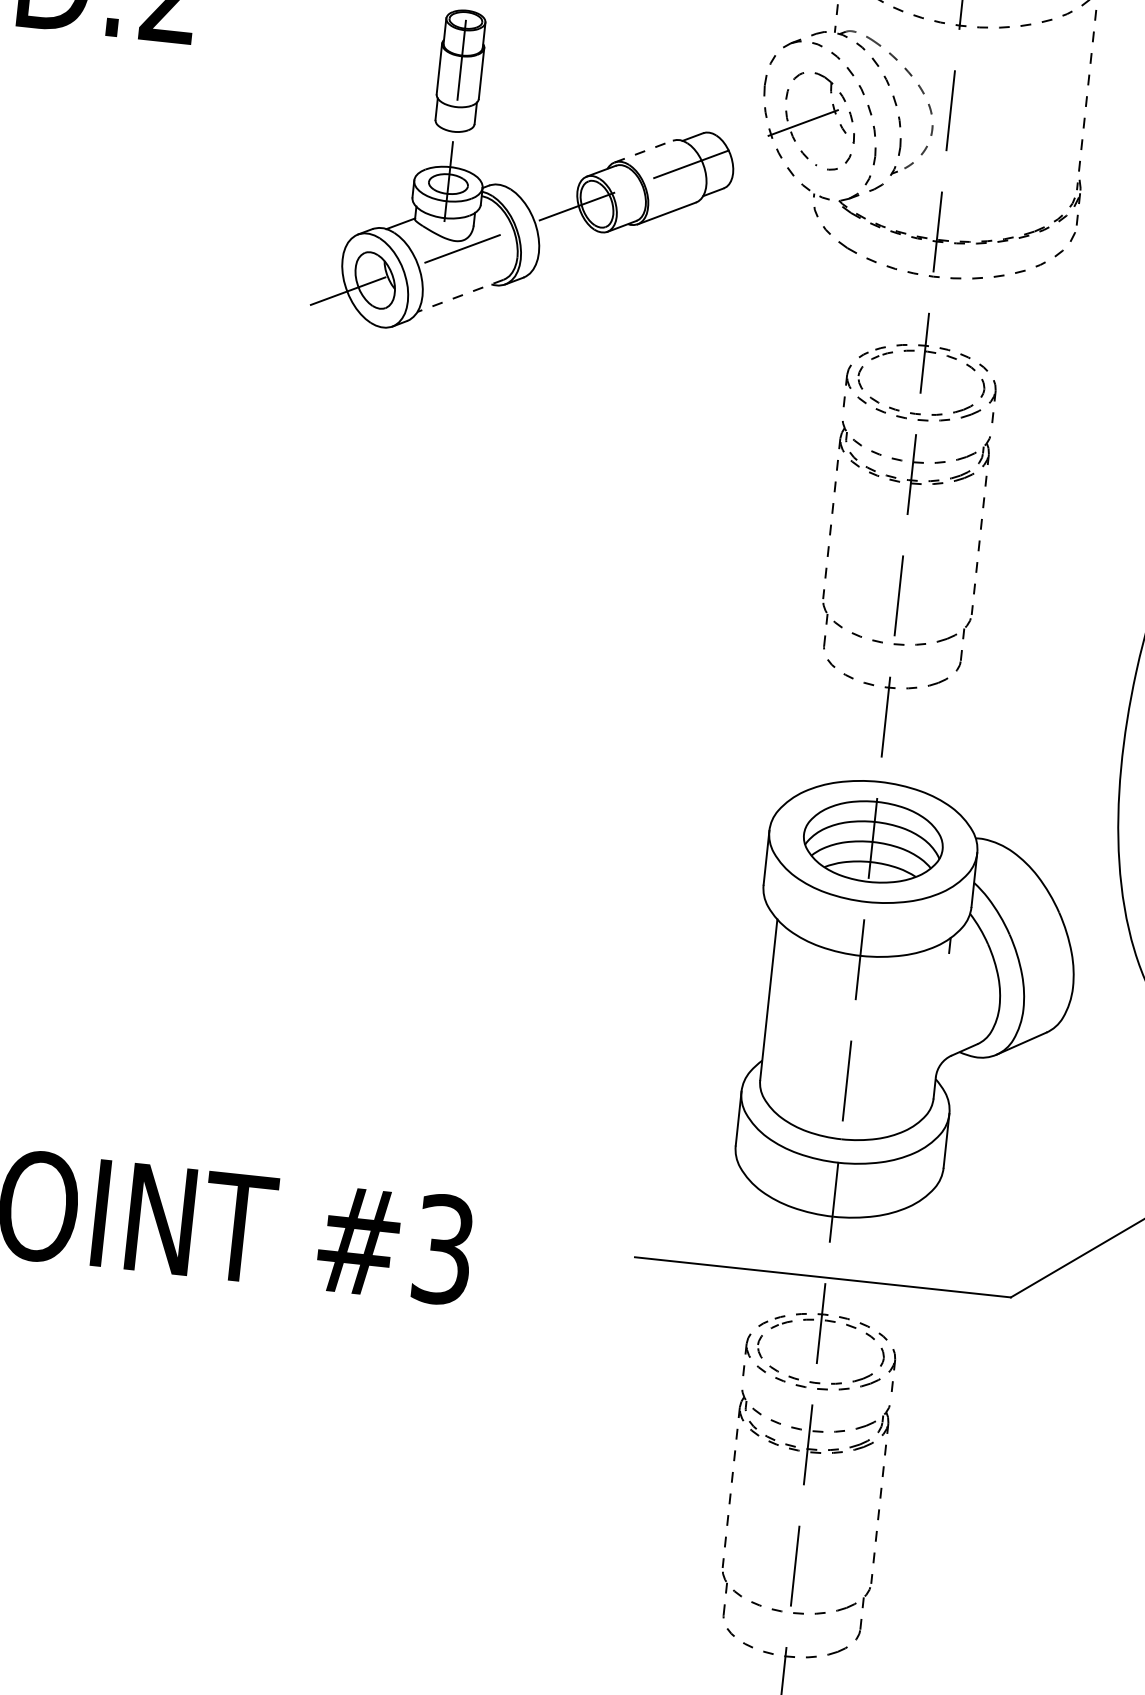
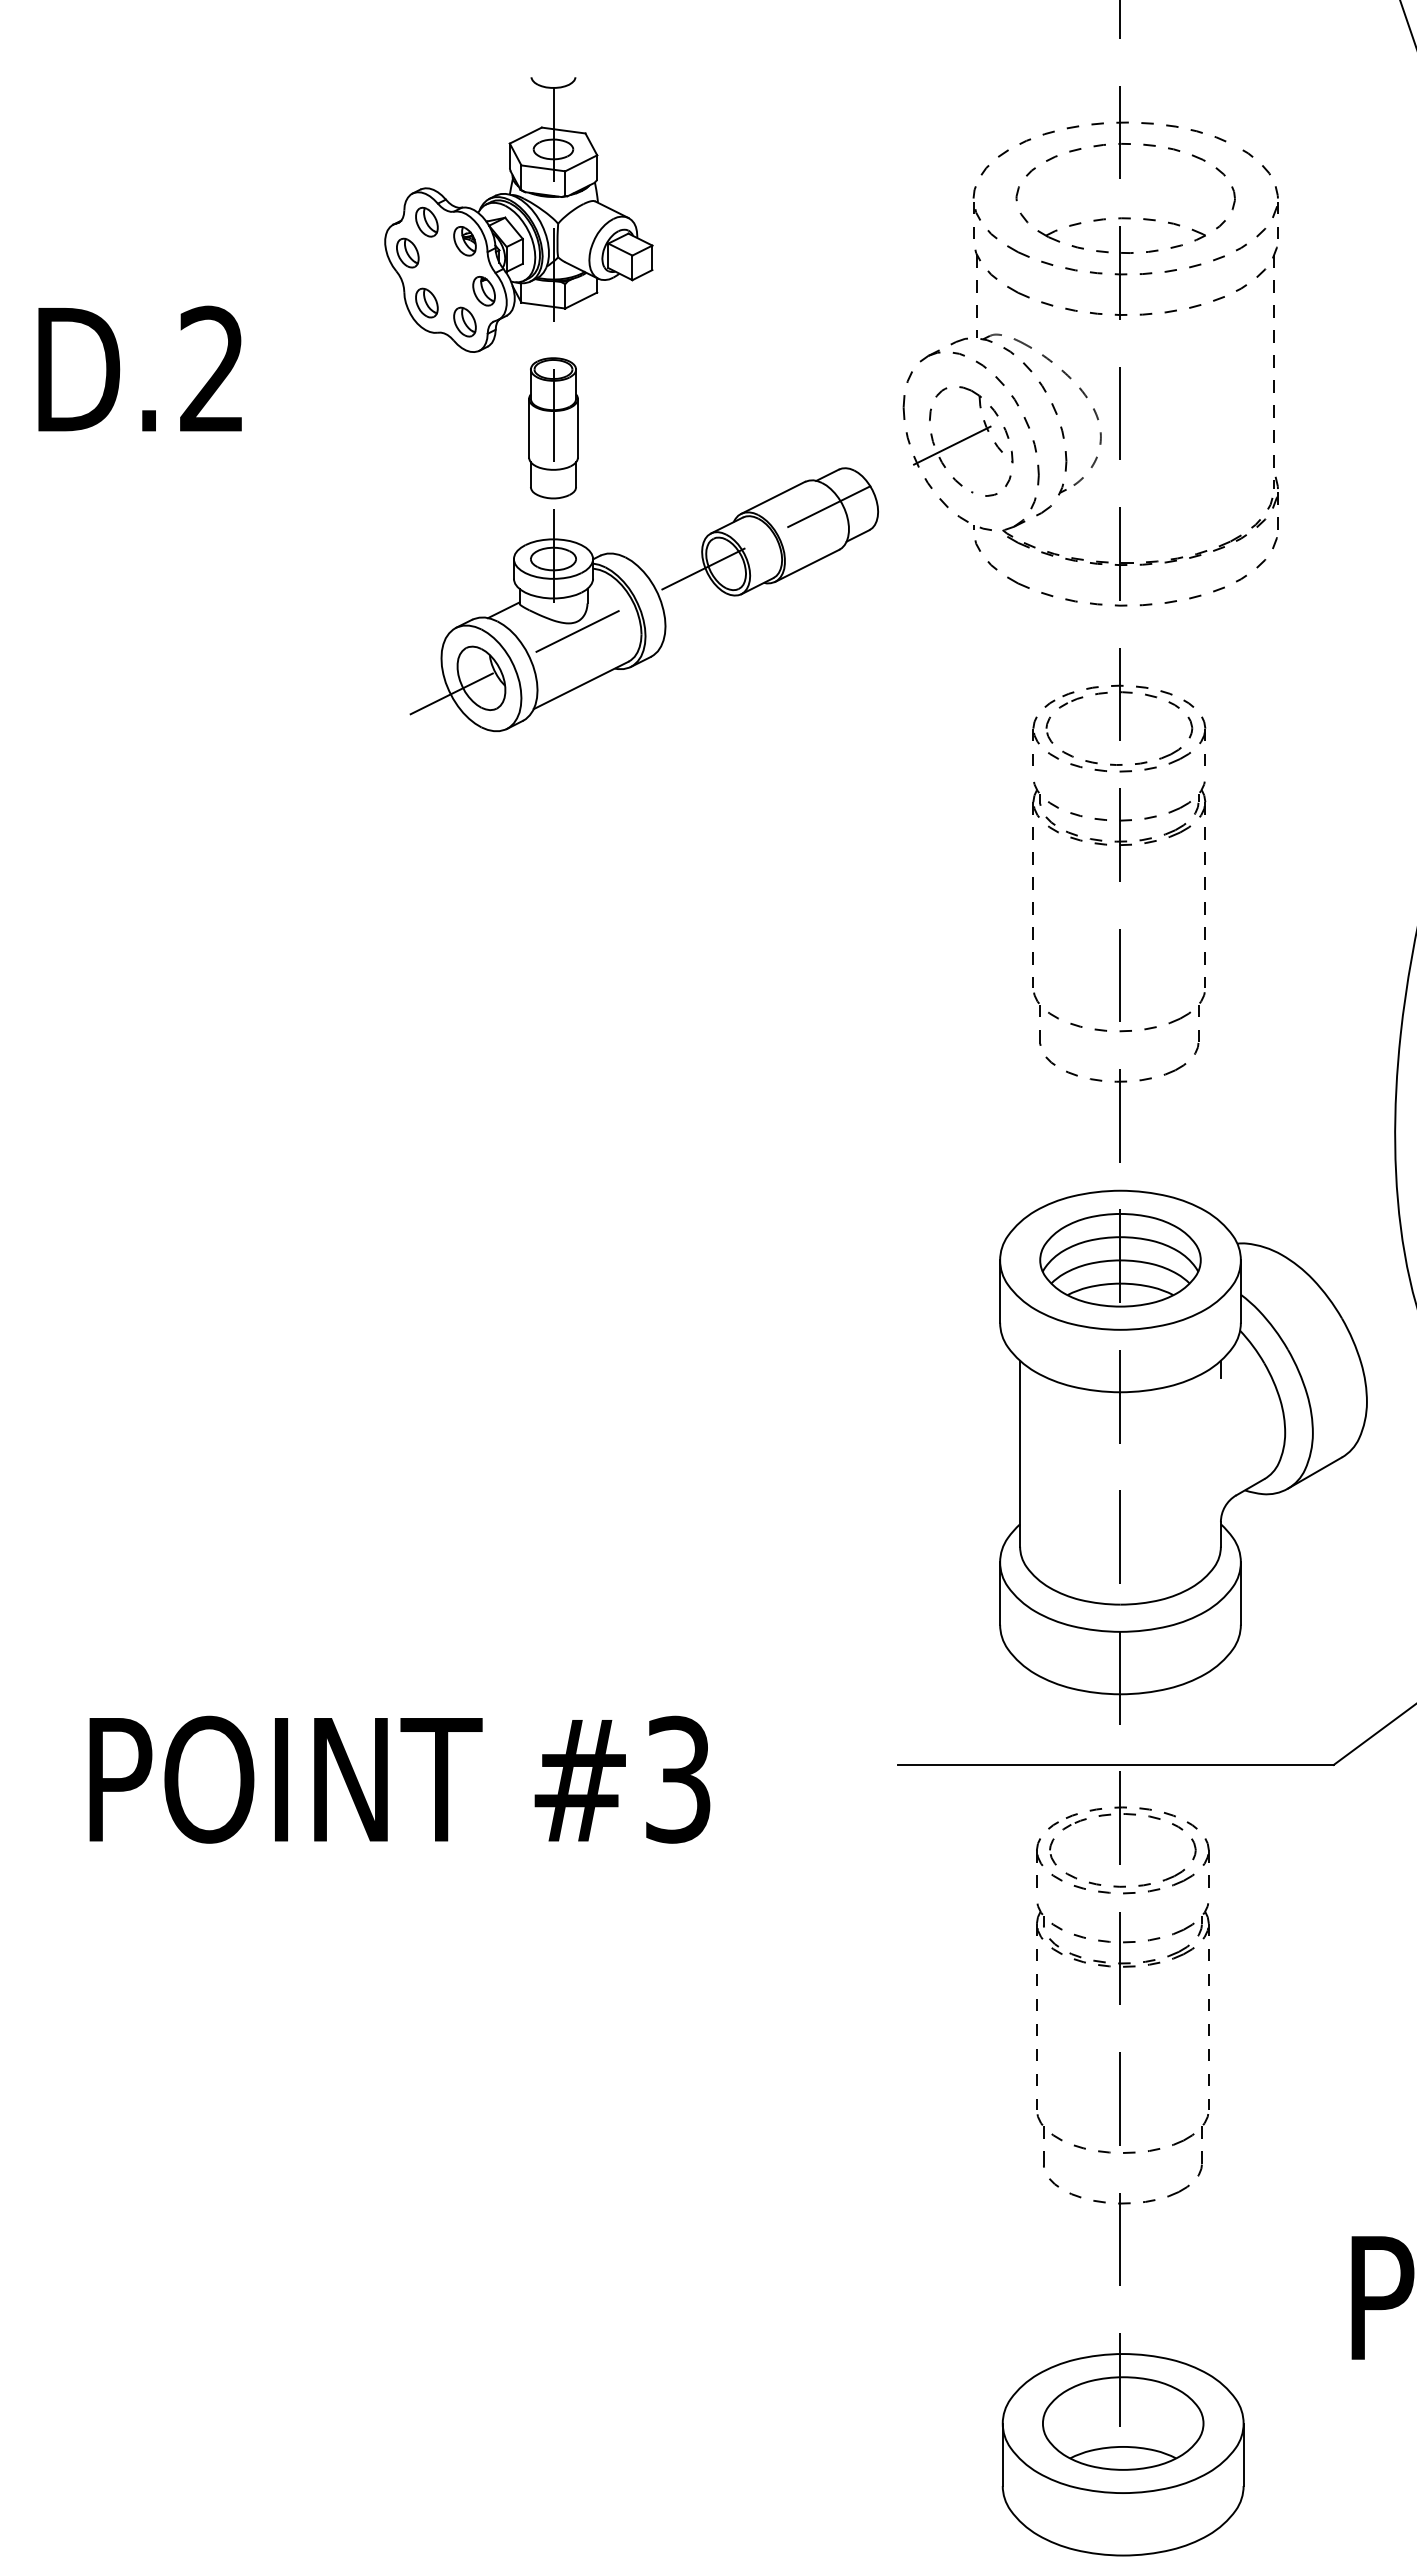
line: (644, 151) -> (773, 497), dashed -> solid
line: (460, 295) -> (581, 685), dashed -> solid

